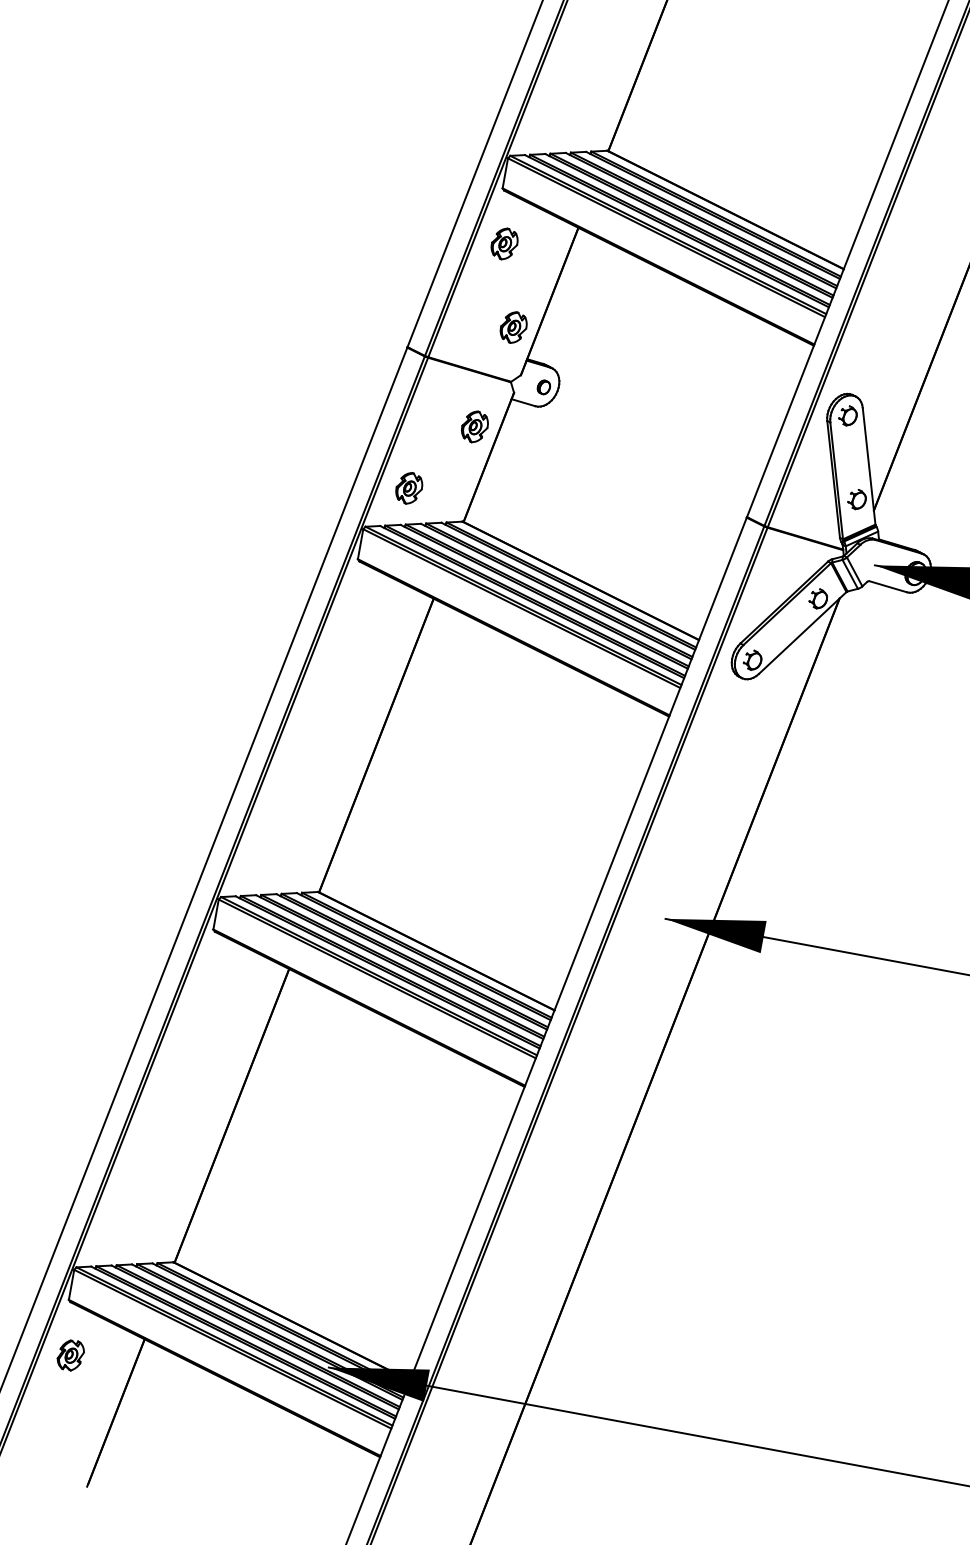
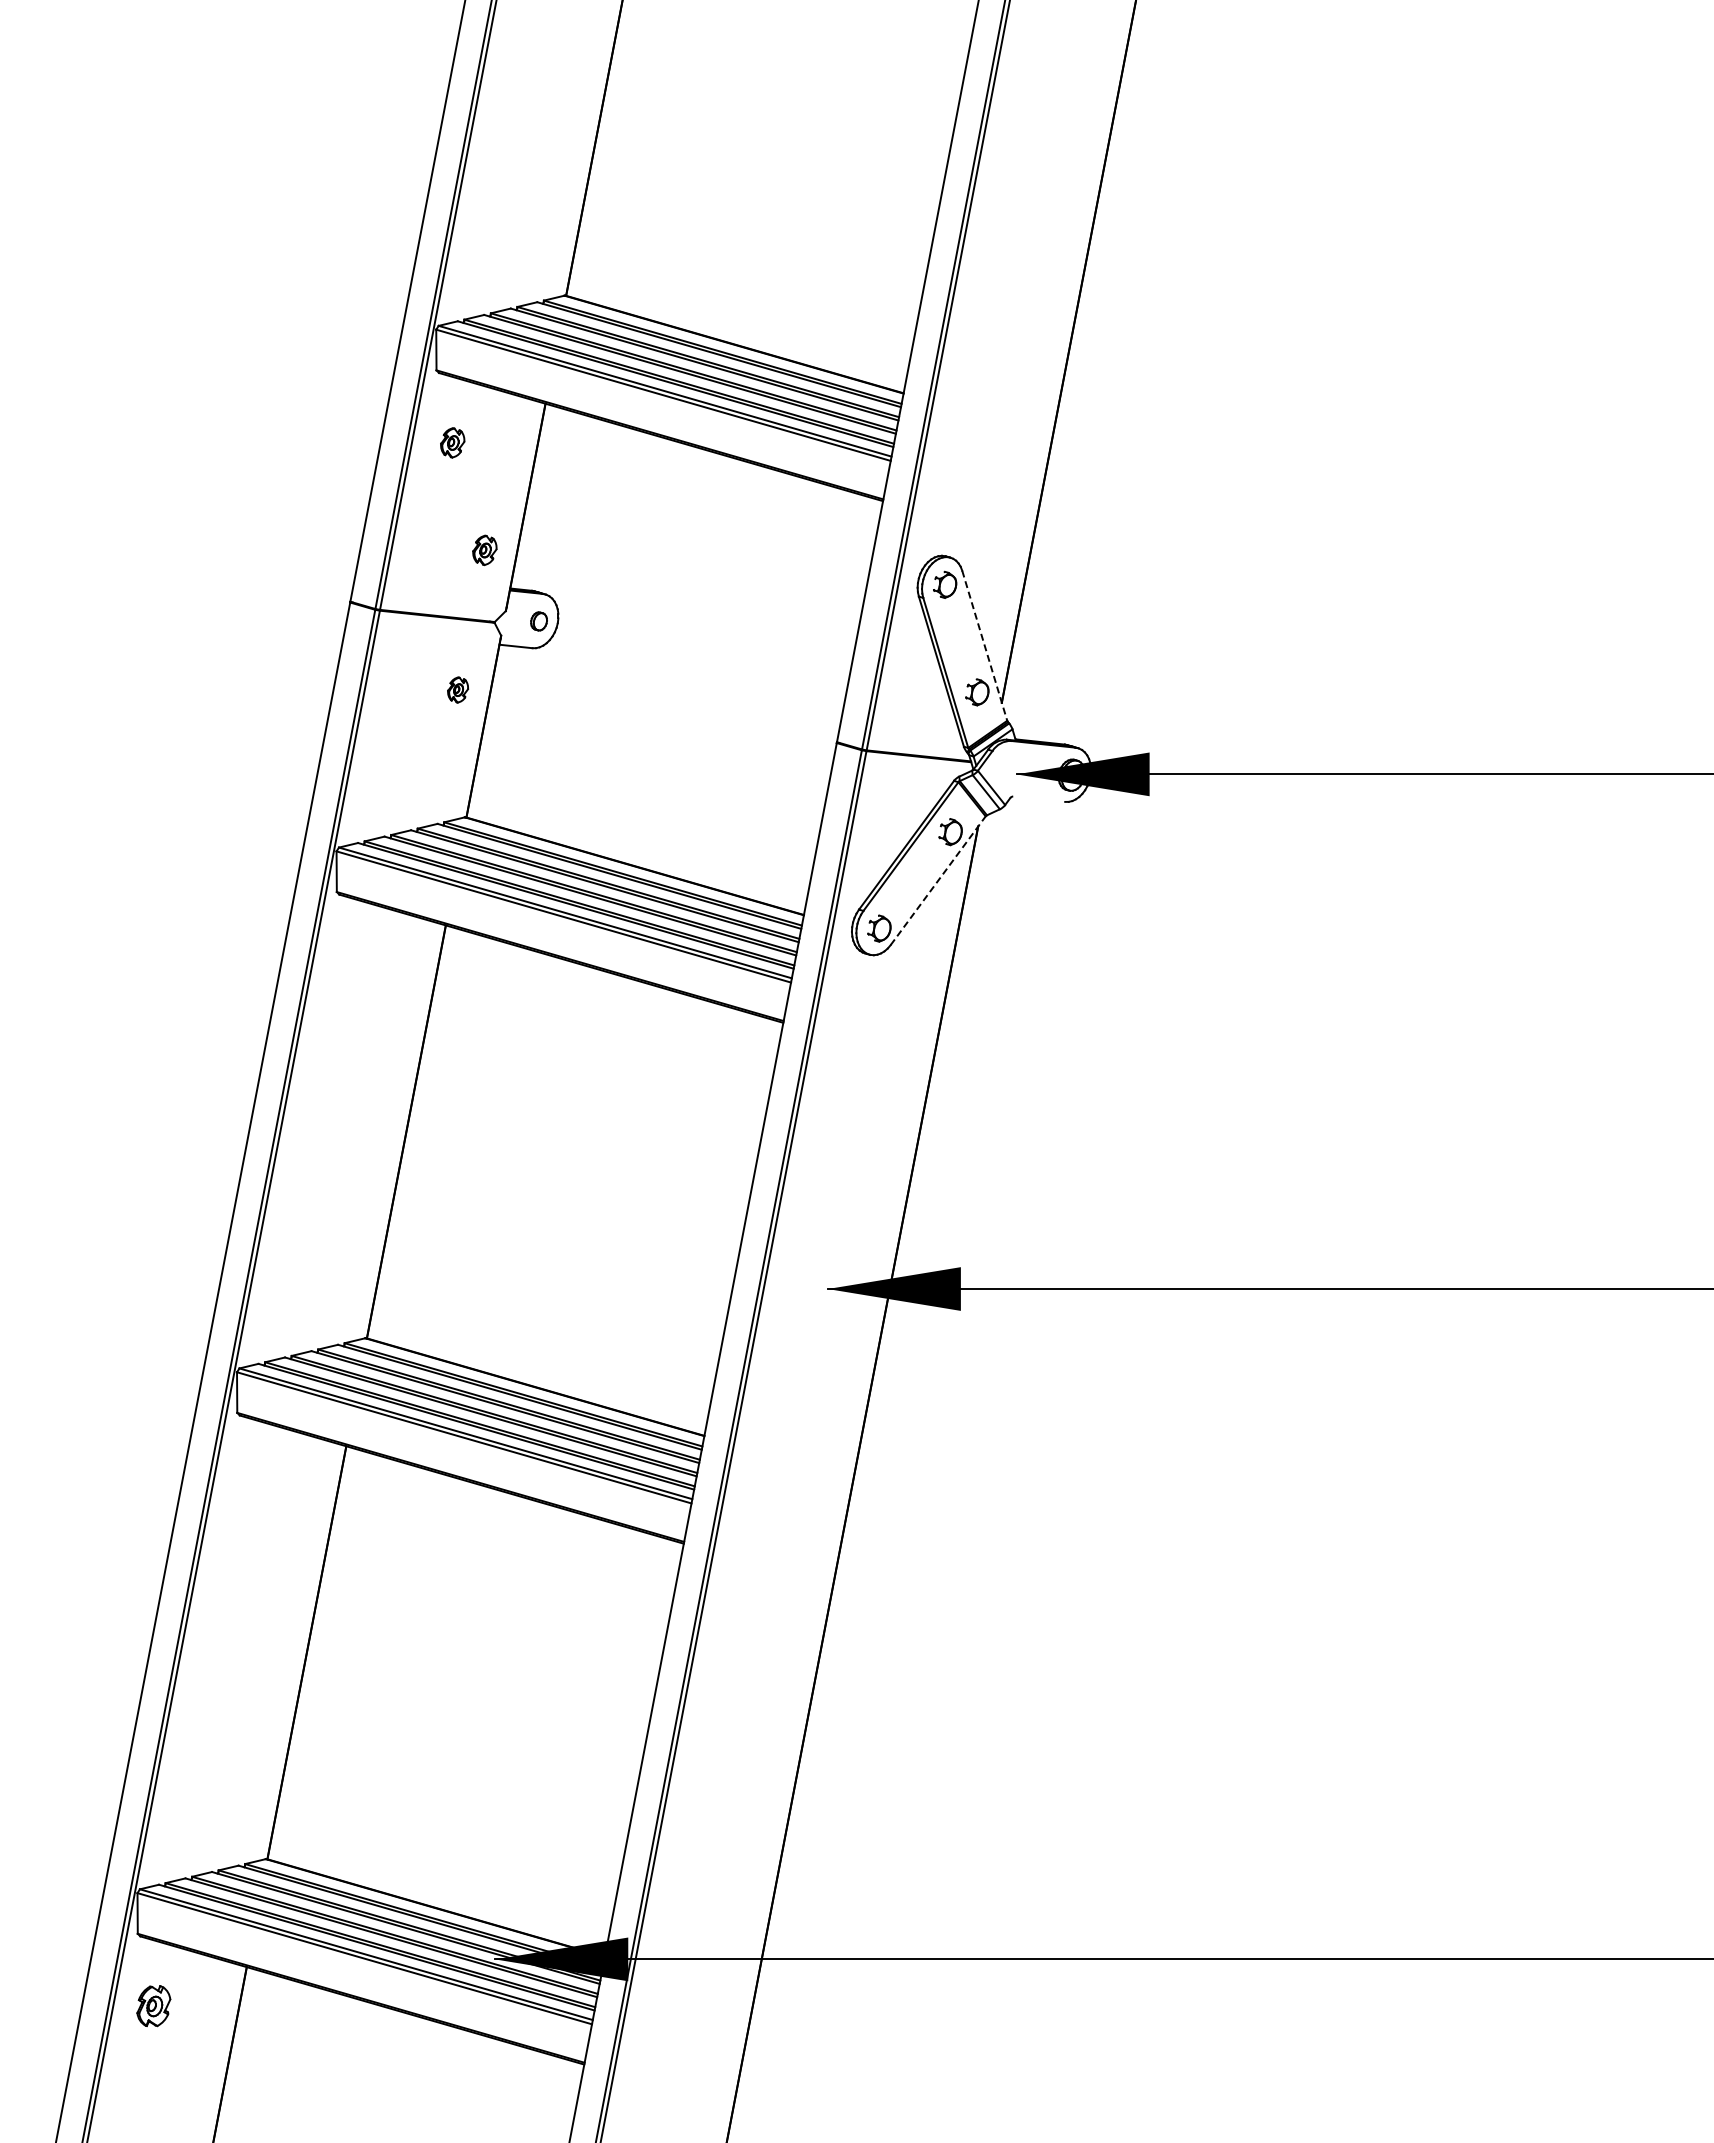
part: (504, 243) -> (452, 442), size x0.7
part: (513, 327) -> (484, 550), size x0.7
part: (474, 426) -> (457, 689), size x0.6
line: (868, 466) -> (984, 646), solid -> dashed
part: (408, 488) -> (386, 786), removed
line: (888, 586) -> (1039, 798), removed
line: (802, 632) -> (938, 880), solid -> dashed

